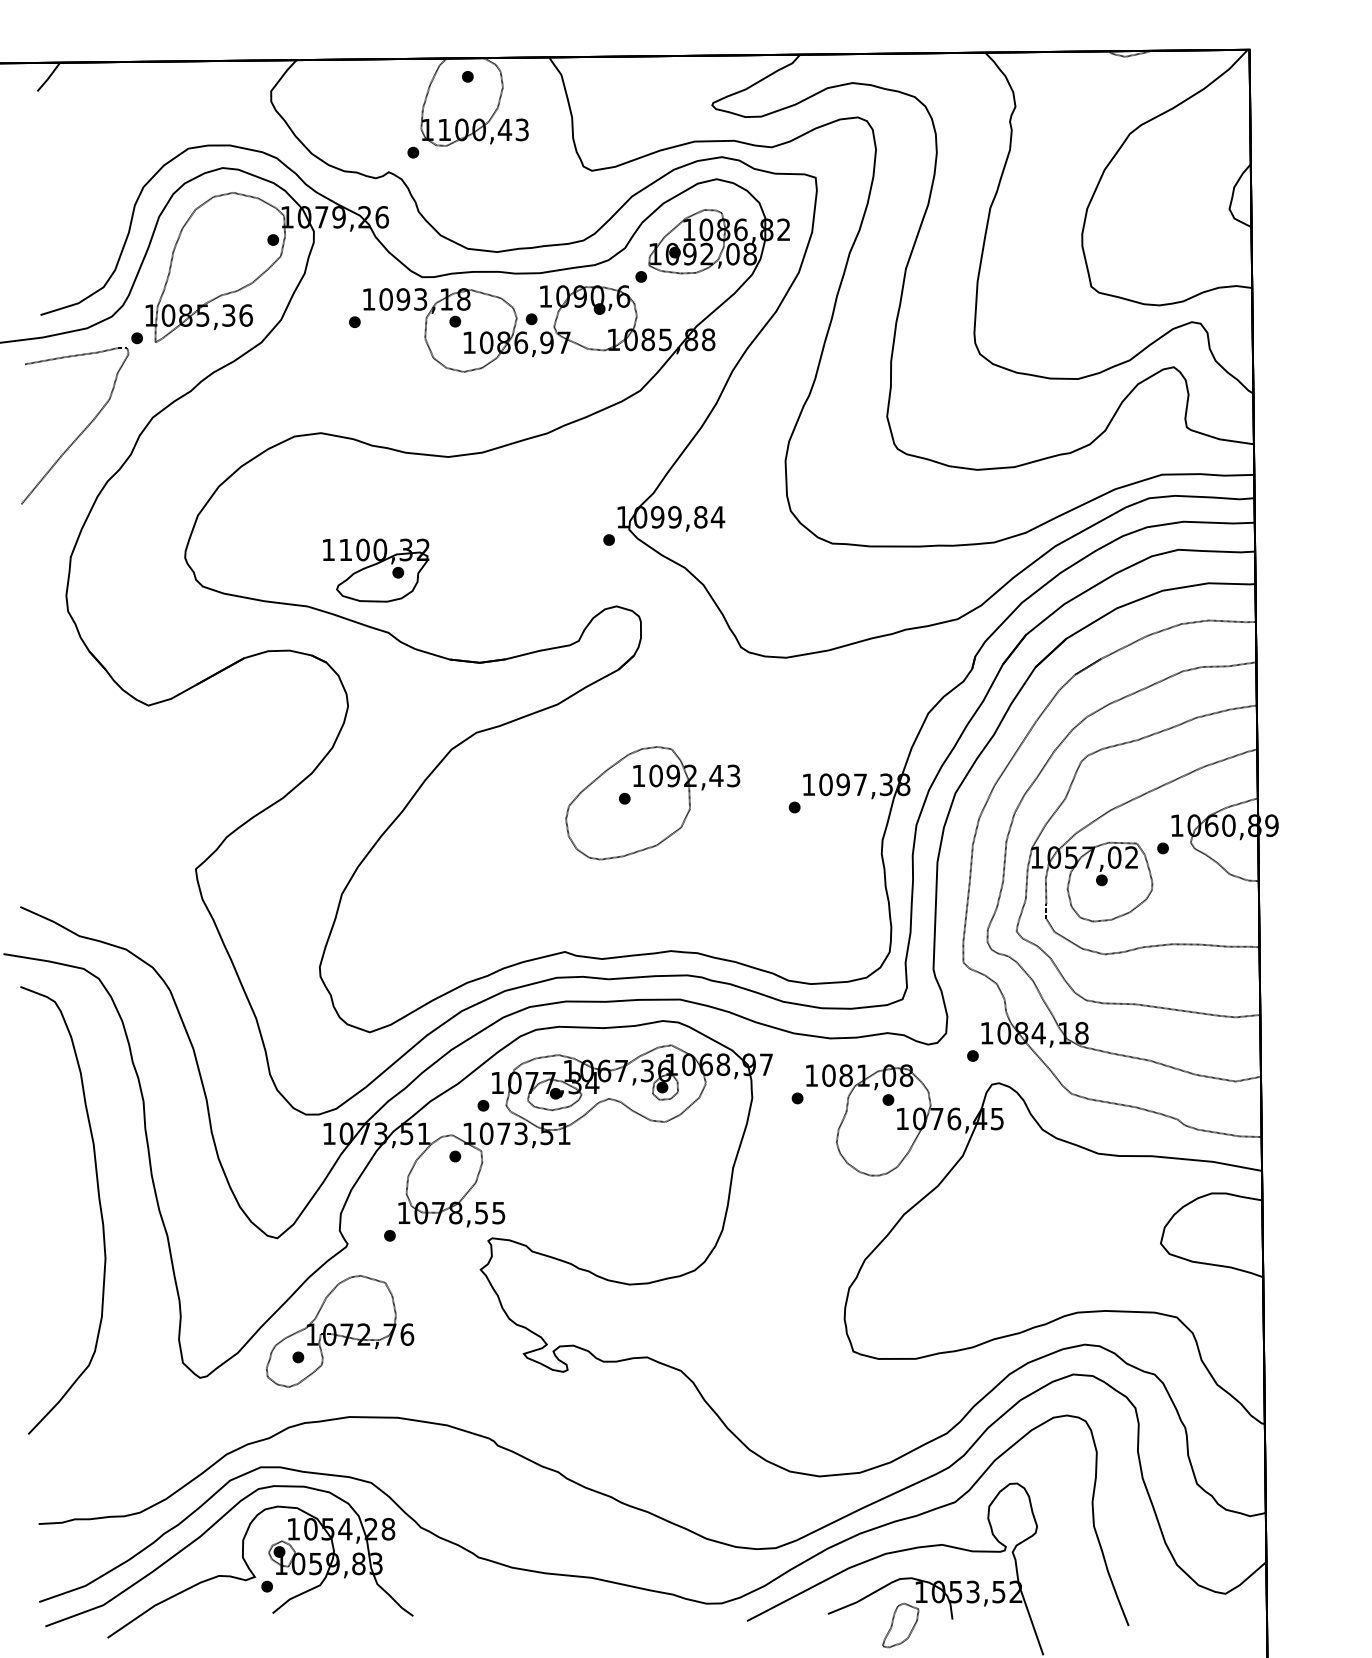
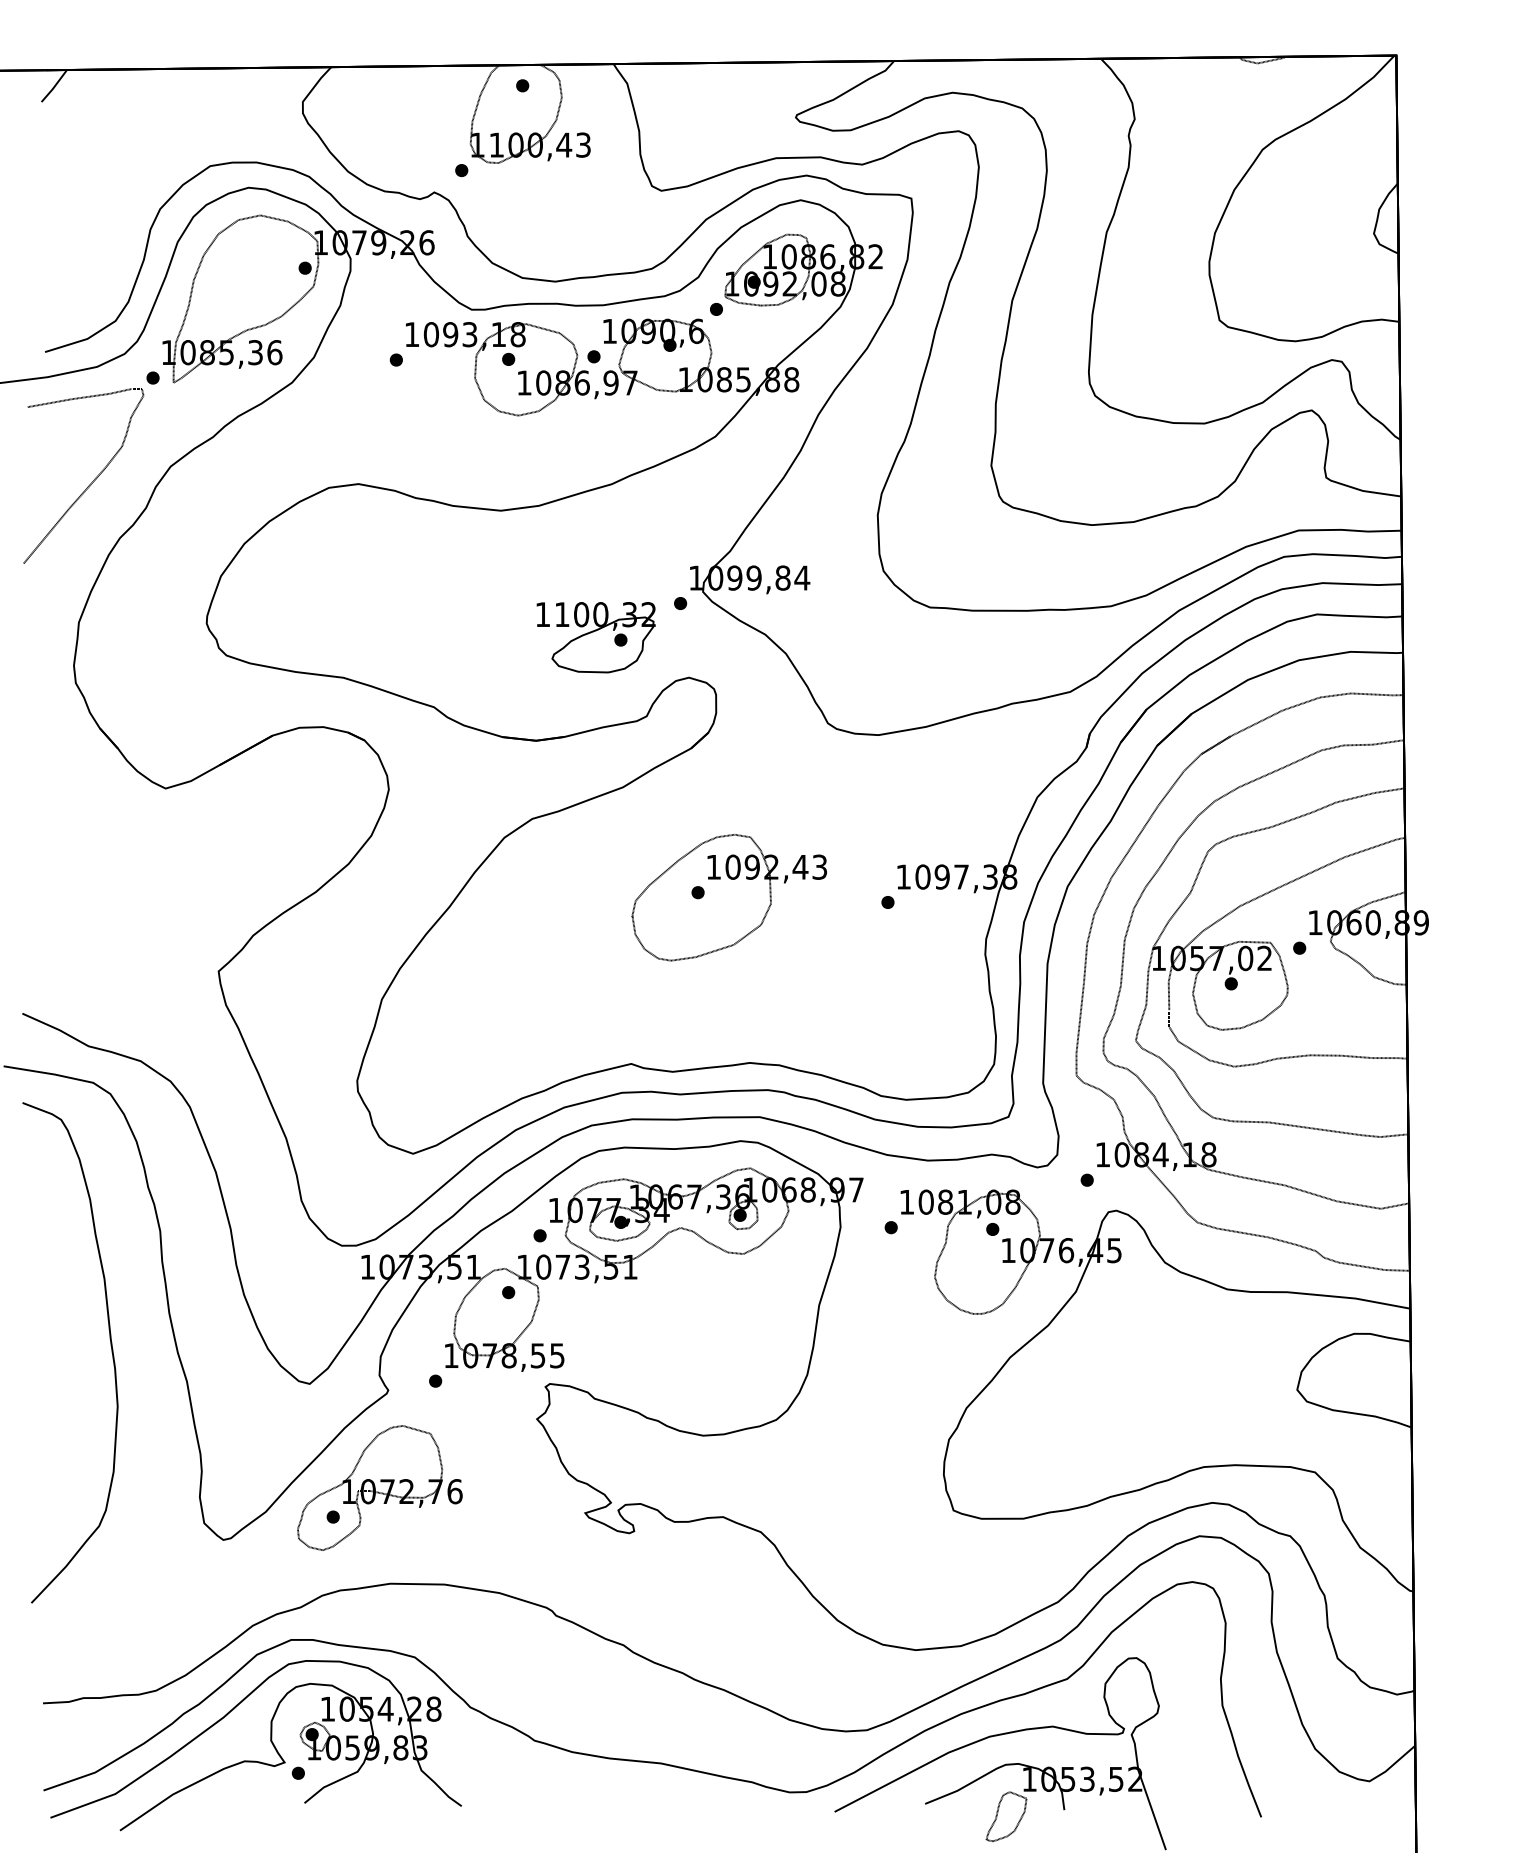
part: (375, 570) -> (595, 637), moved

